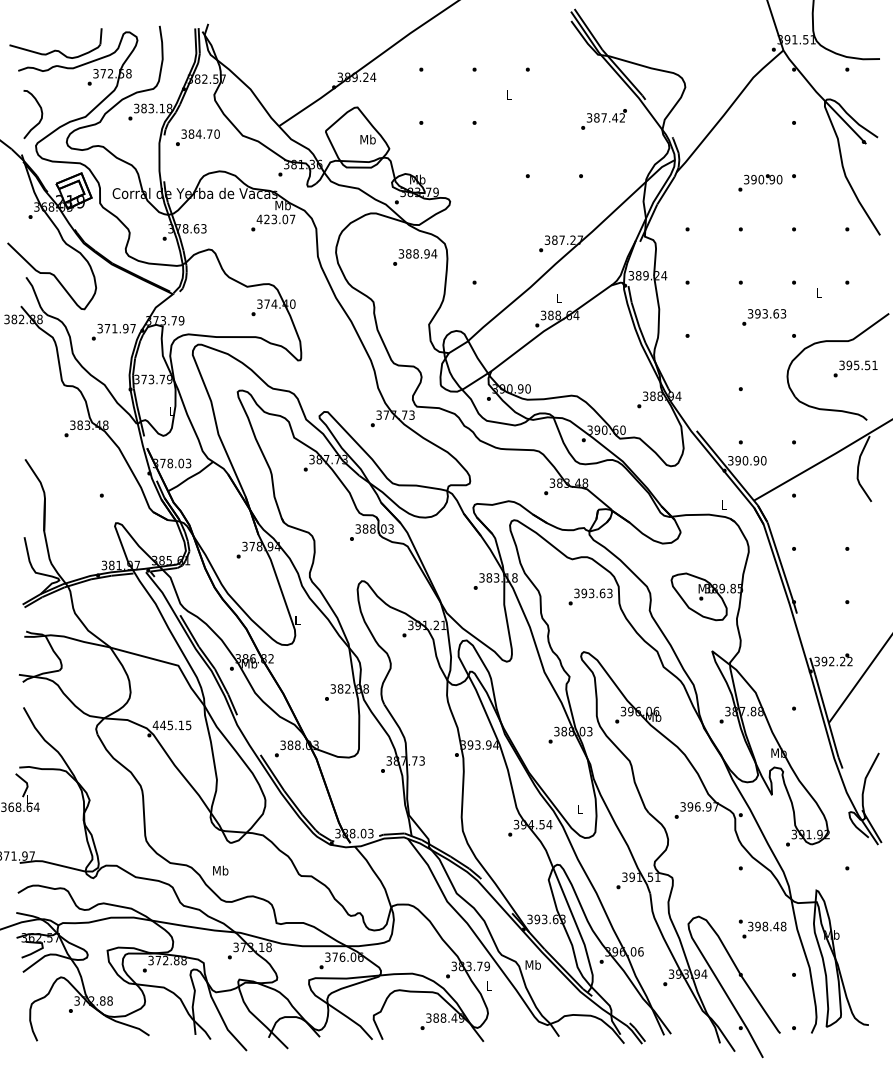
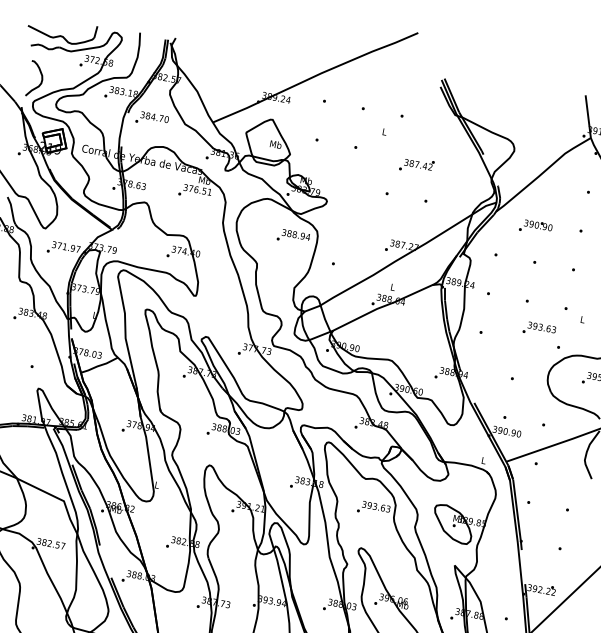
text: (603, 119) -> (416, 165), moved
text: (760, 182) -> (536, 227), moved
text: (275, 219) -> (197, 189), 423.07 -> 376.51
text: (171, 725) -> (50, 543), 445.15 -> 382.57

